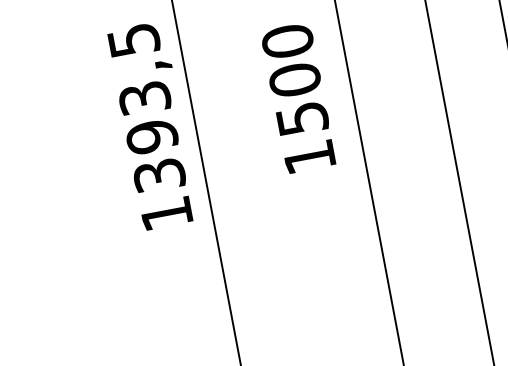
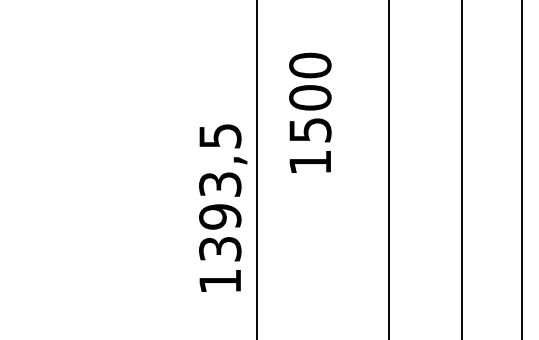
text: (298, 97) -> (310, 112), moved
text: (153, 124) -> (223, 207), moved

